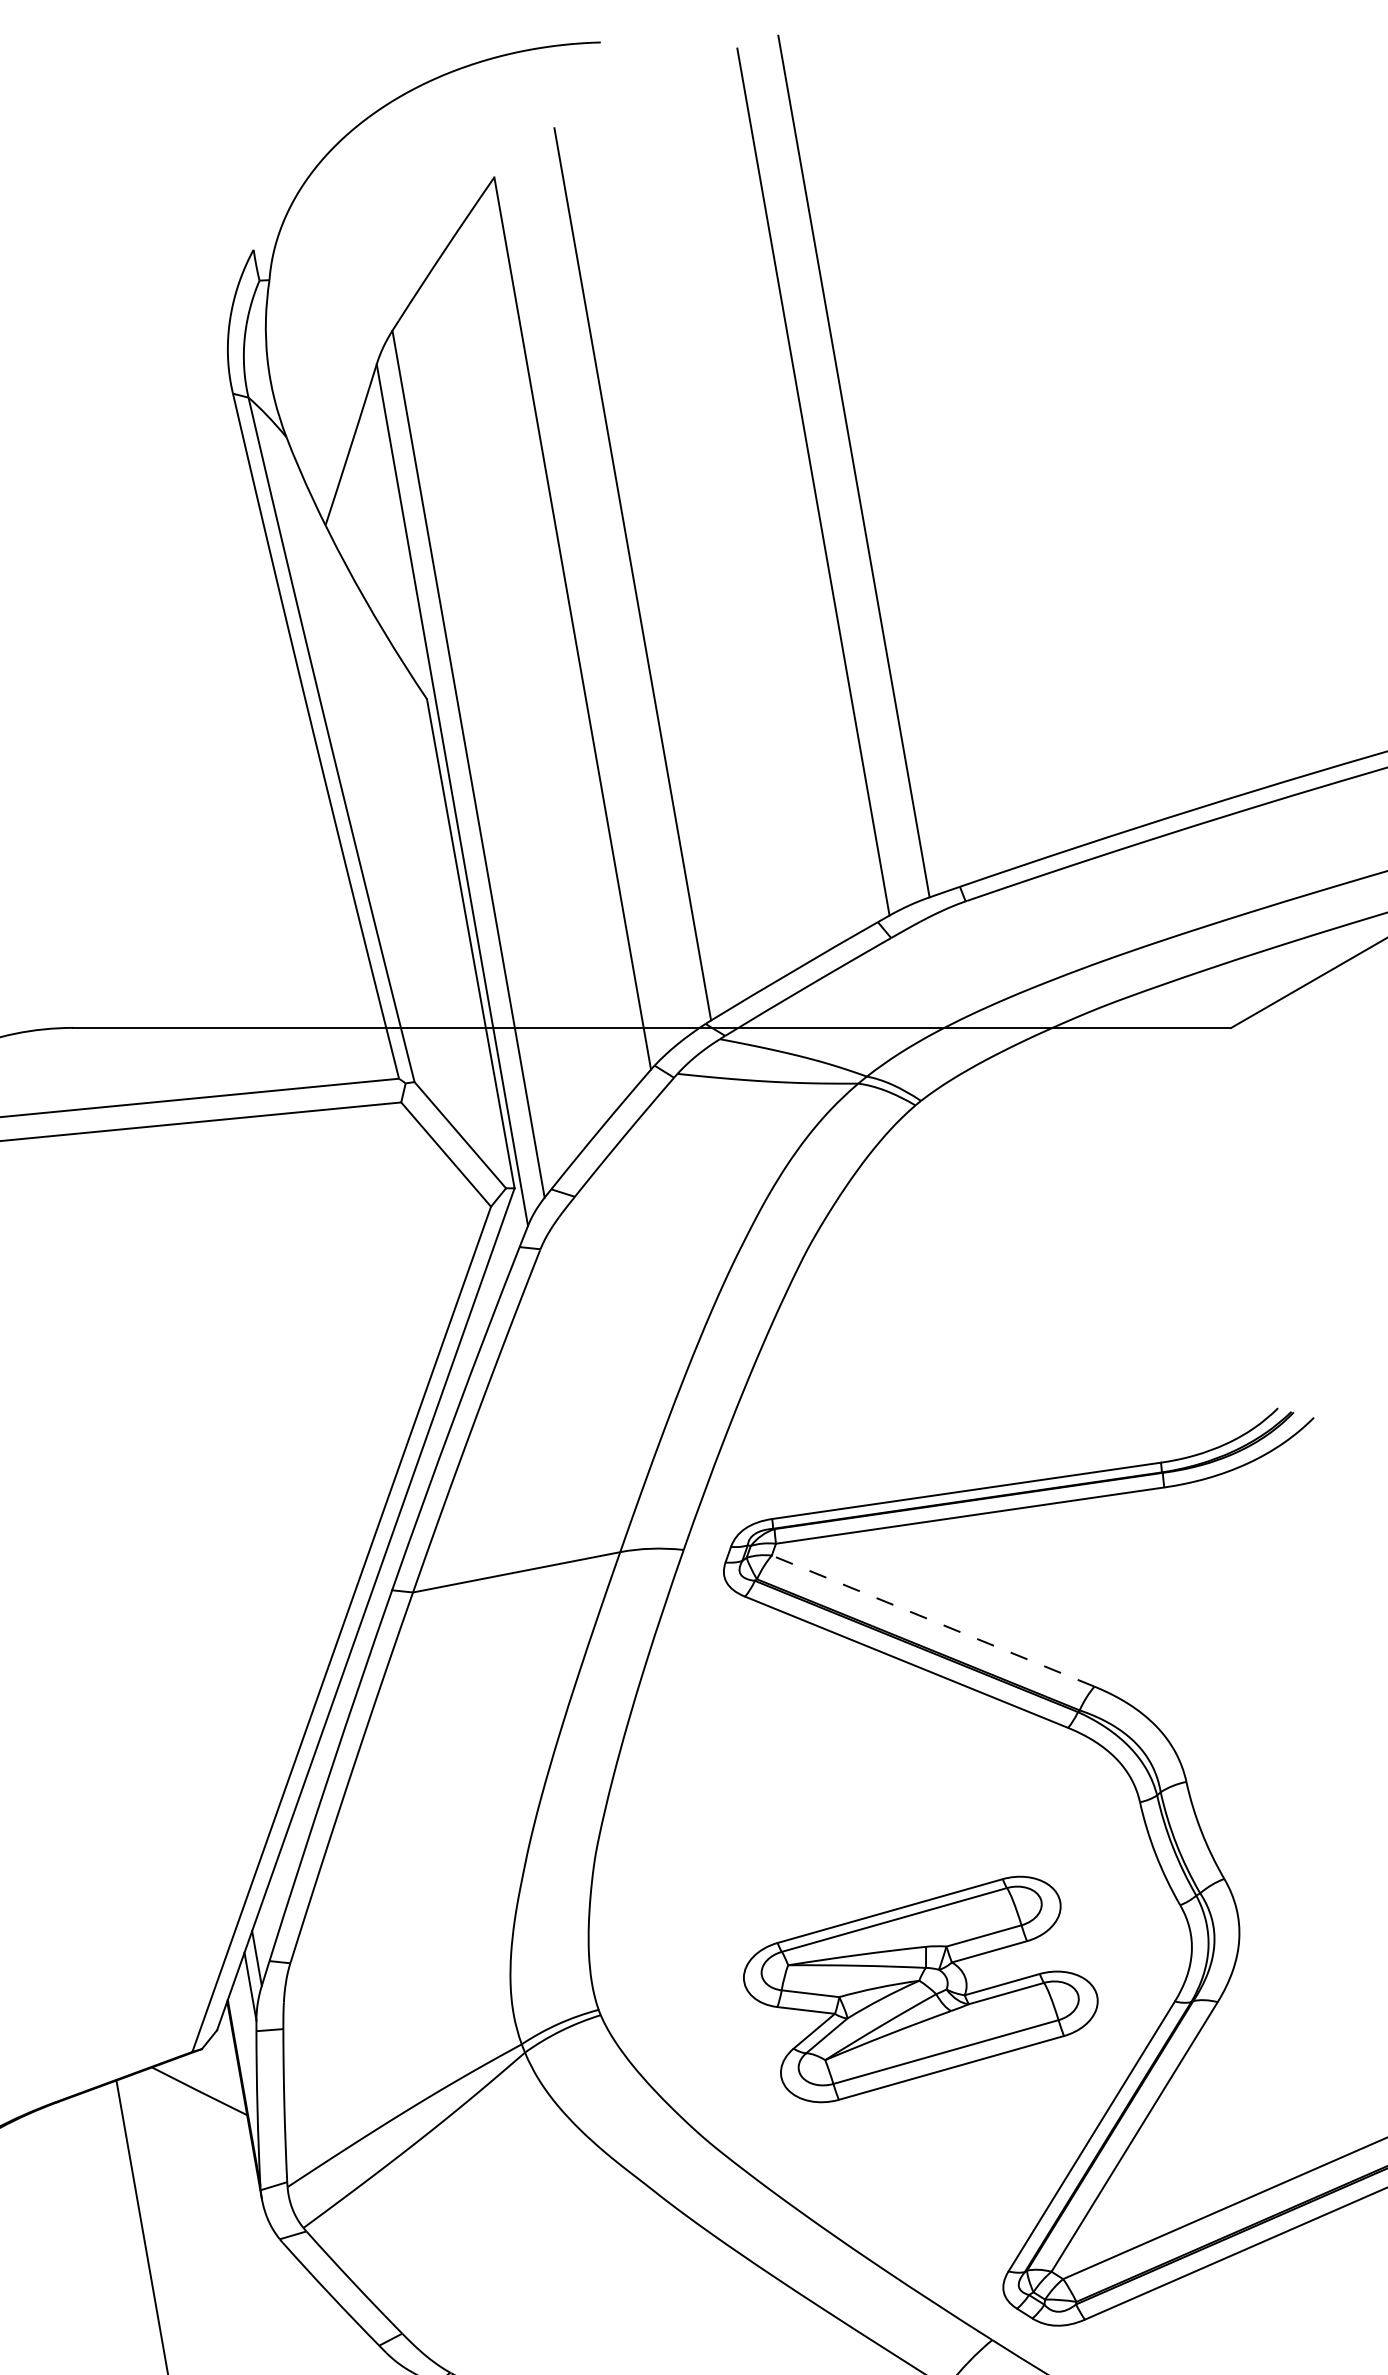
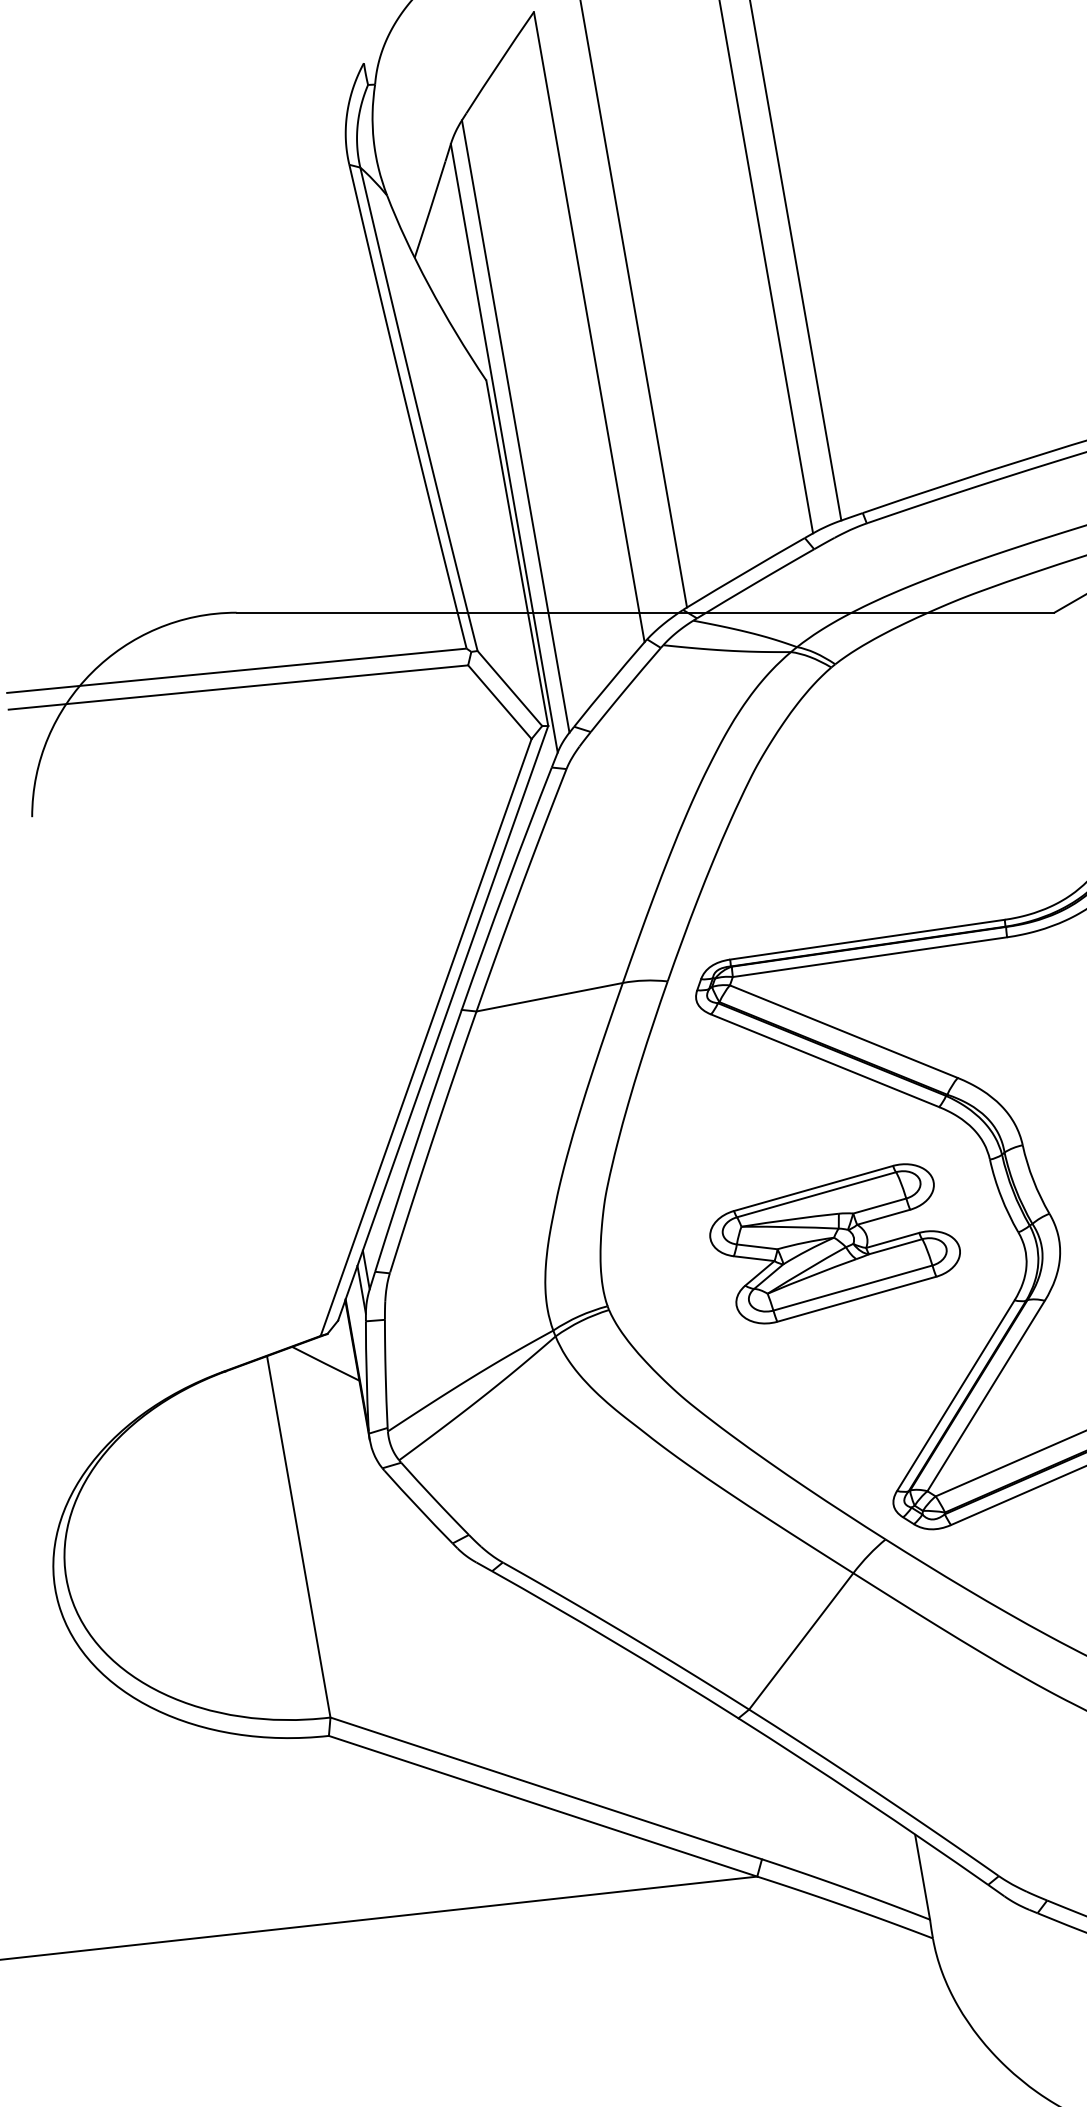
line: (932, 1620) -> (843, 1031), dashed -> solid
part: (919, 1988) -> (834, 1243), moved

